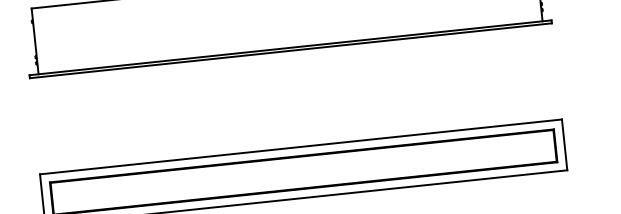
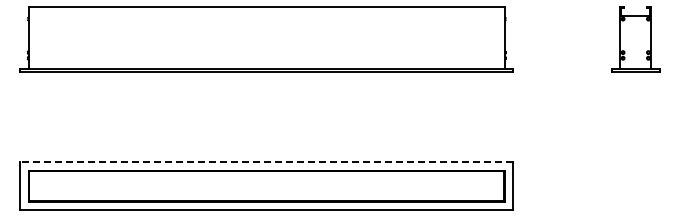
line: (300, 147) -> (266, 162), solid -> dashed

